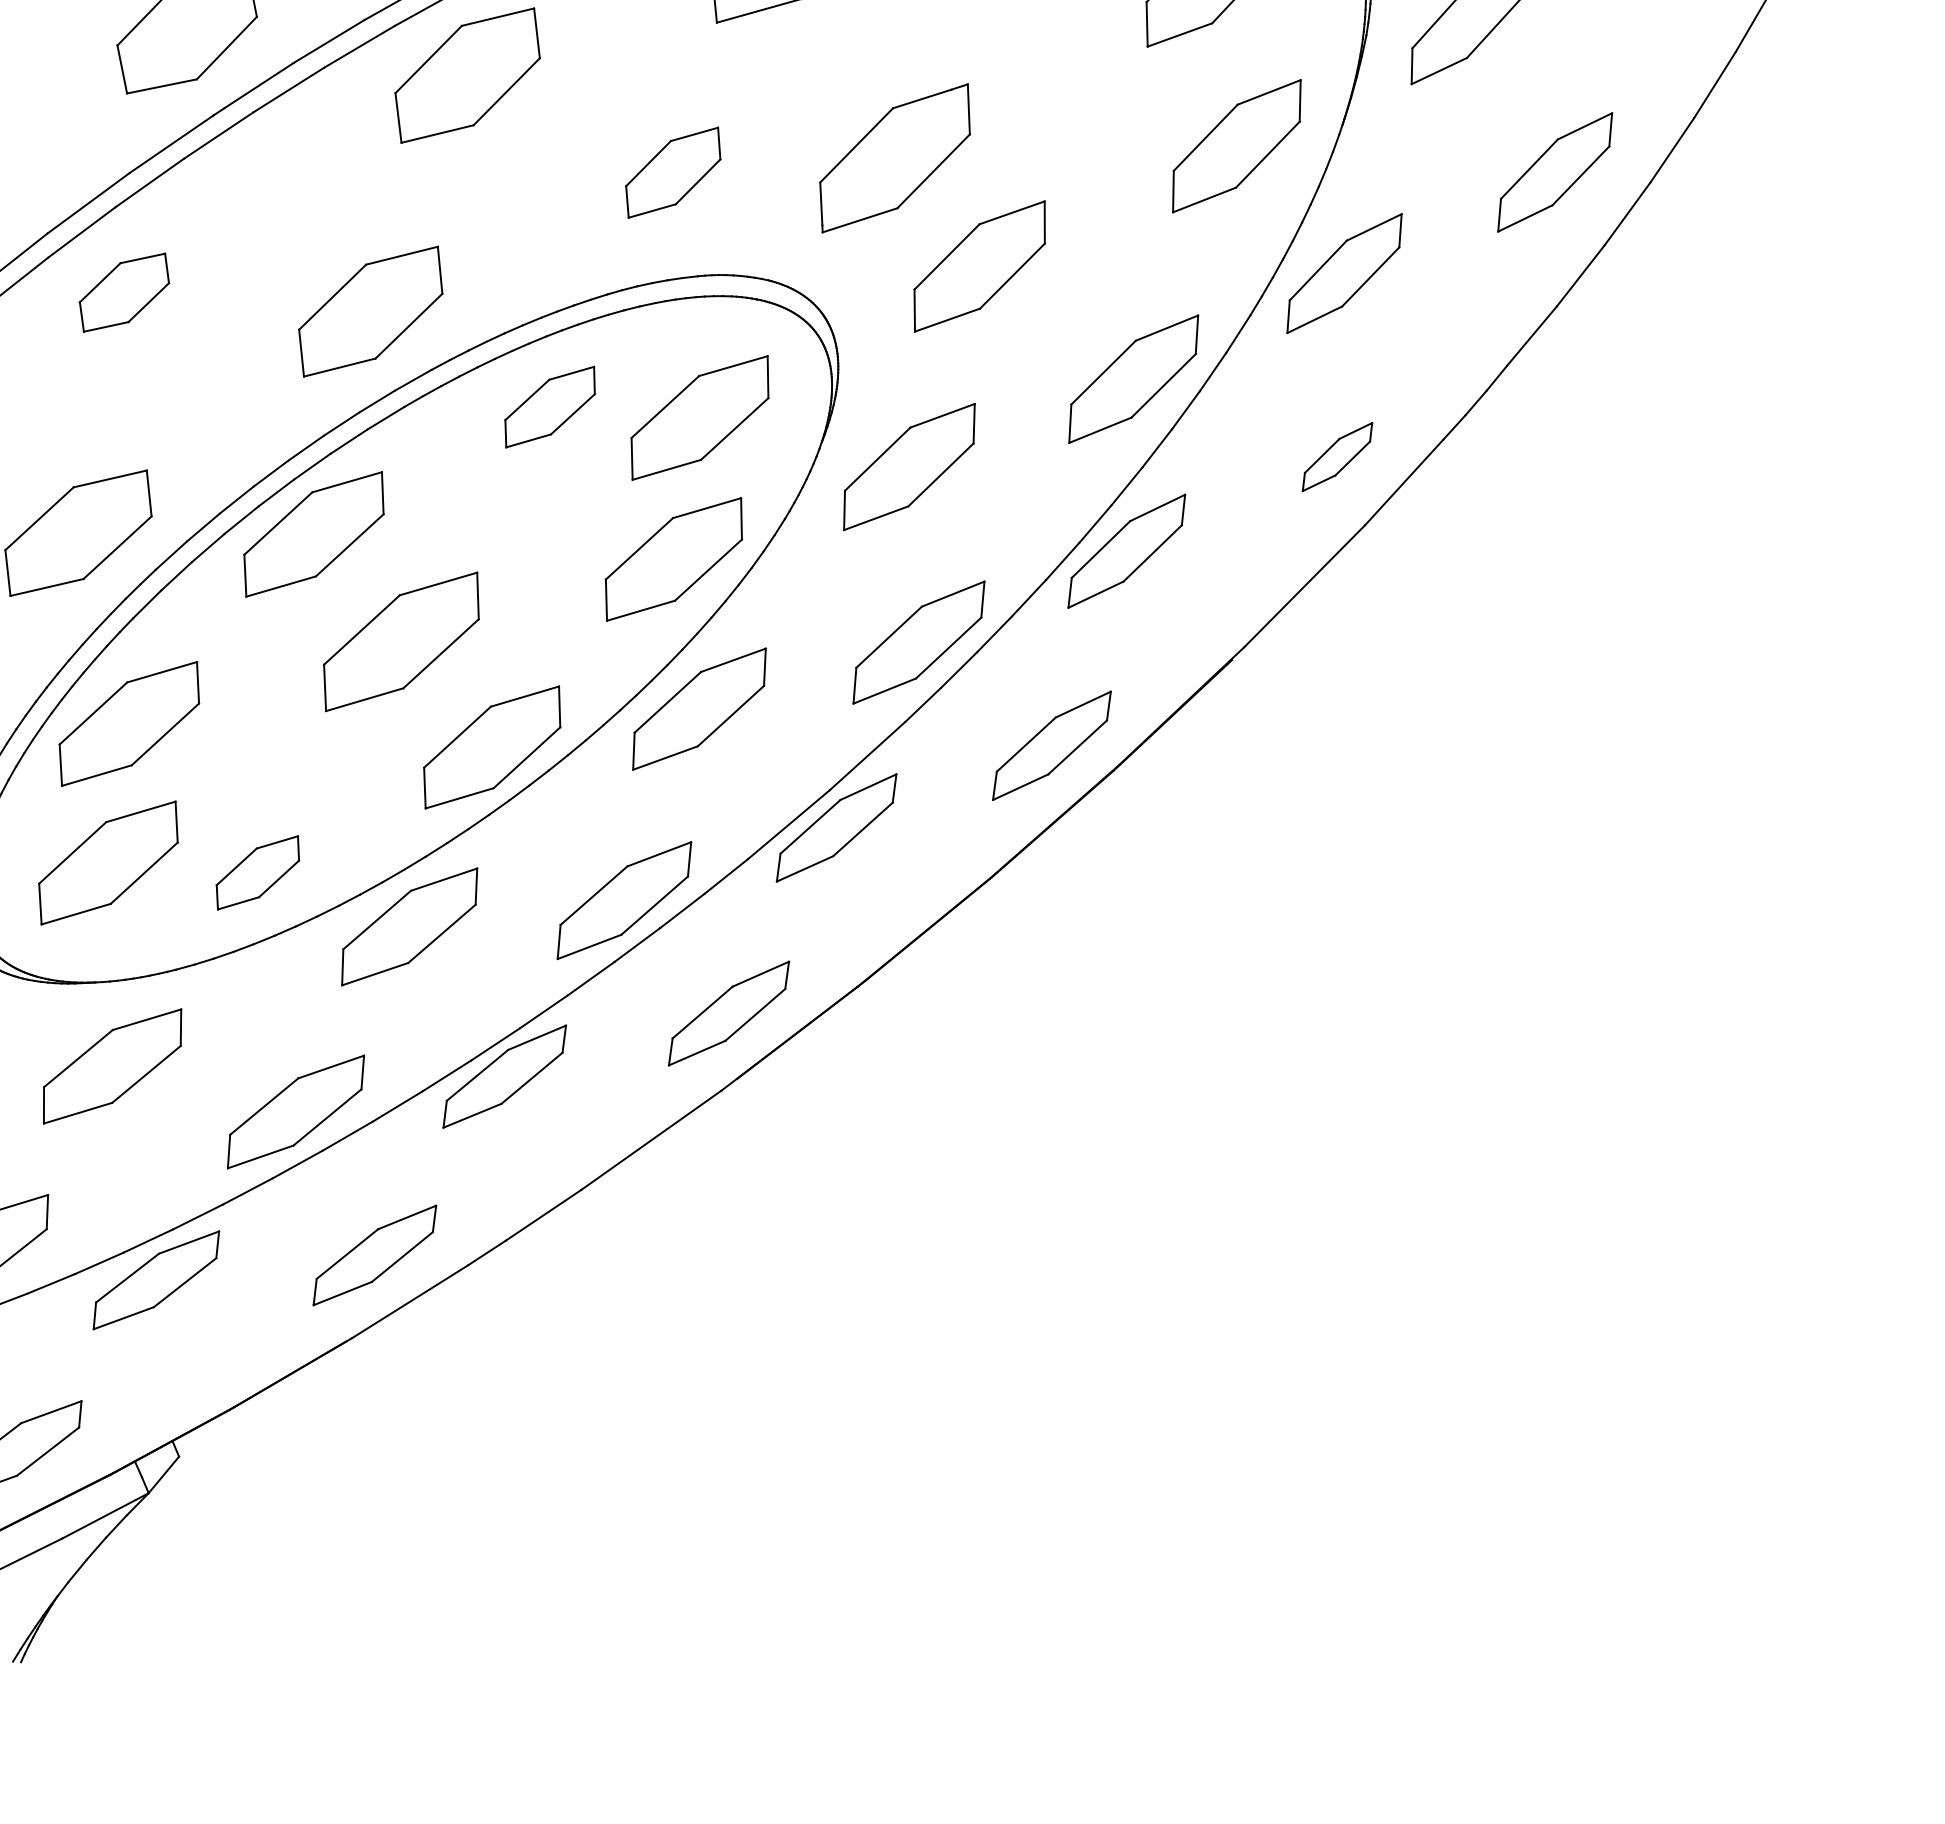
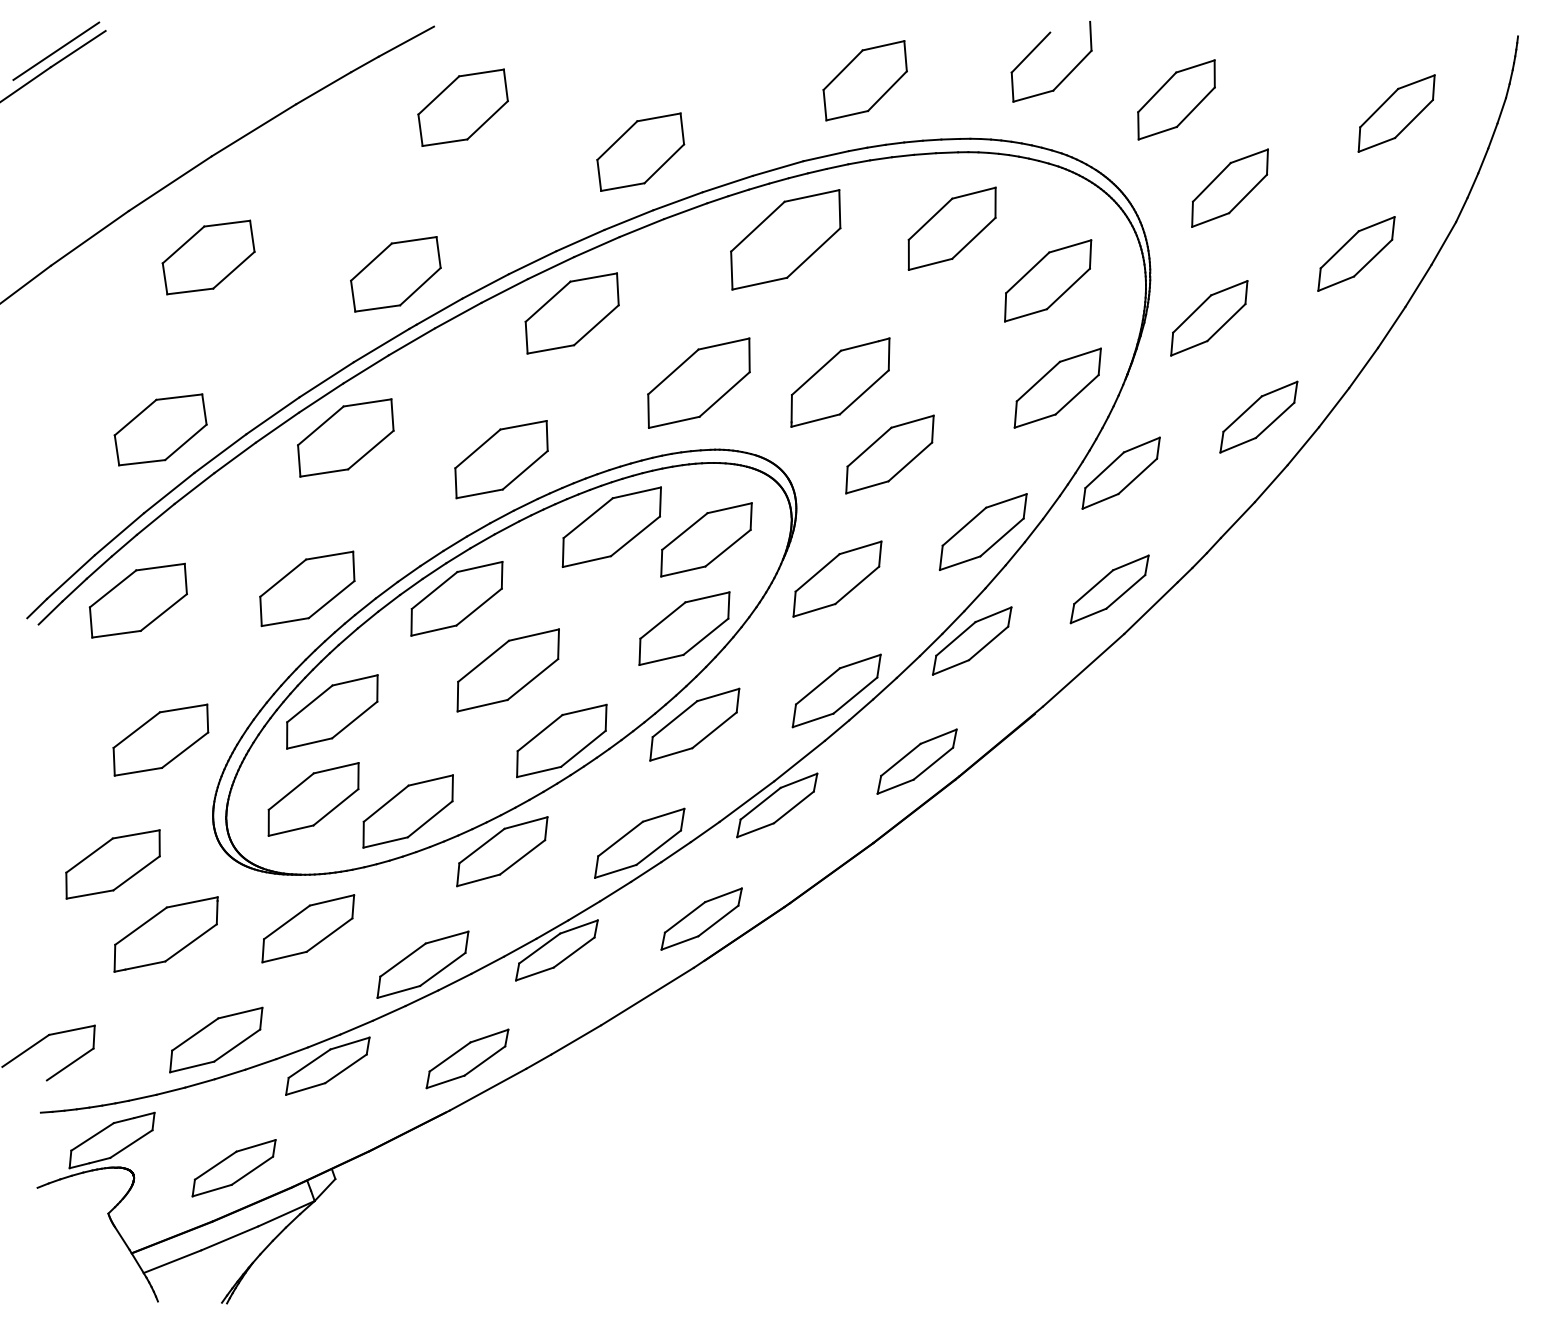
part: (672, 171) -> (698, 382), size x1.67
part: (123, 291) -> (345, 437), size x1.67
part: (549, 406) -> (611, 526), size x1.67
part: (1337, 457) -> (1109, 589), size x1.67
part: (256, 872) -> (407, 811), size x1.67

